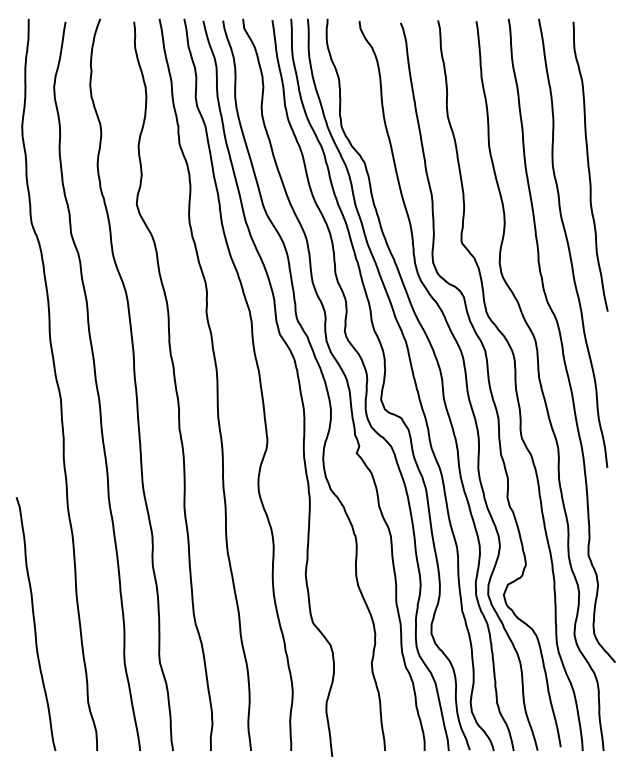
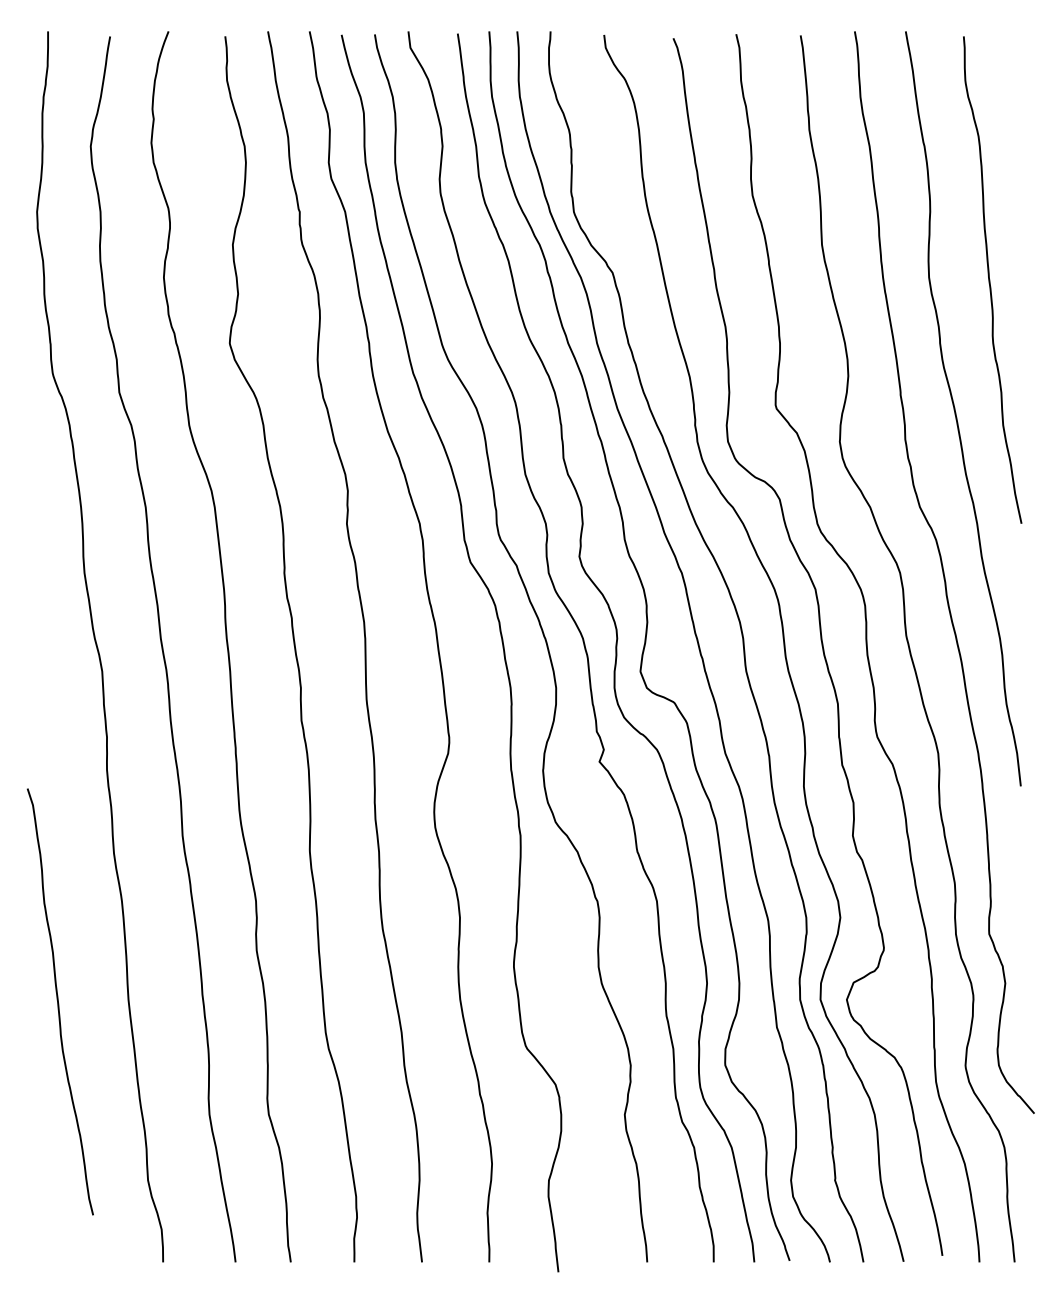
curve: (35, 623) -> (59, 1000), moved

